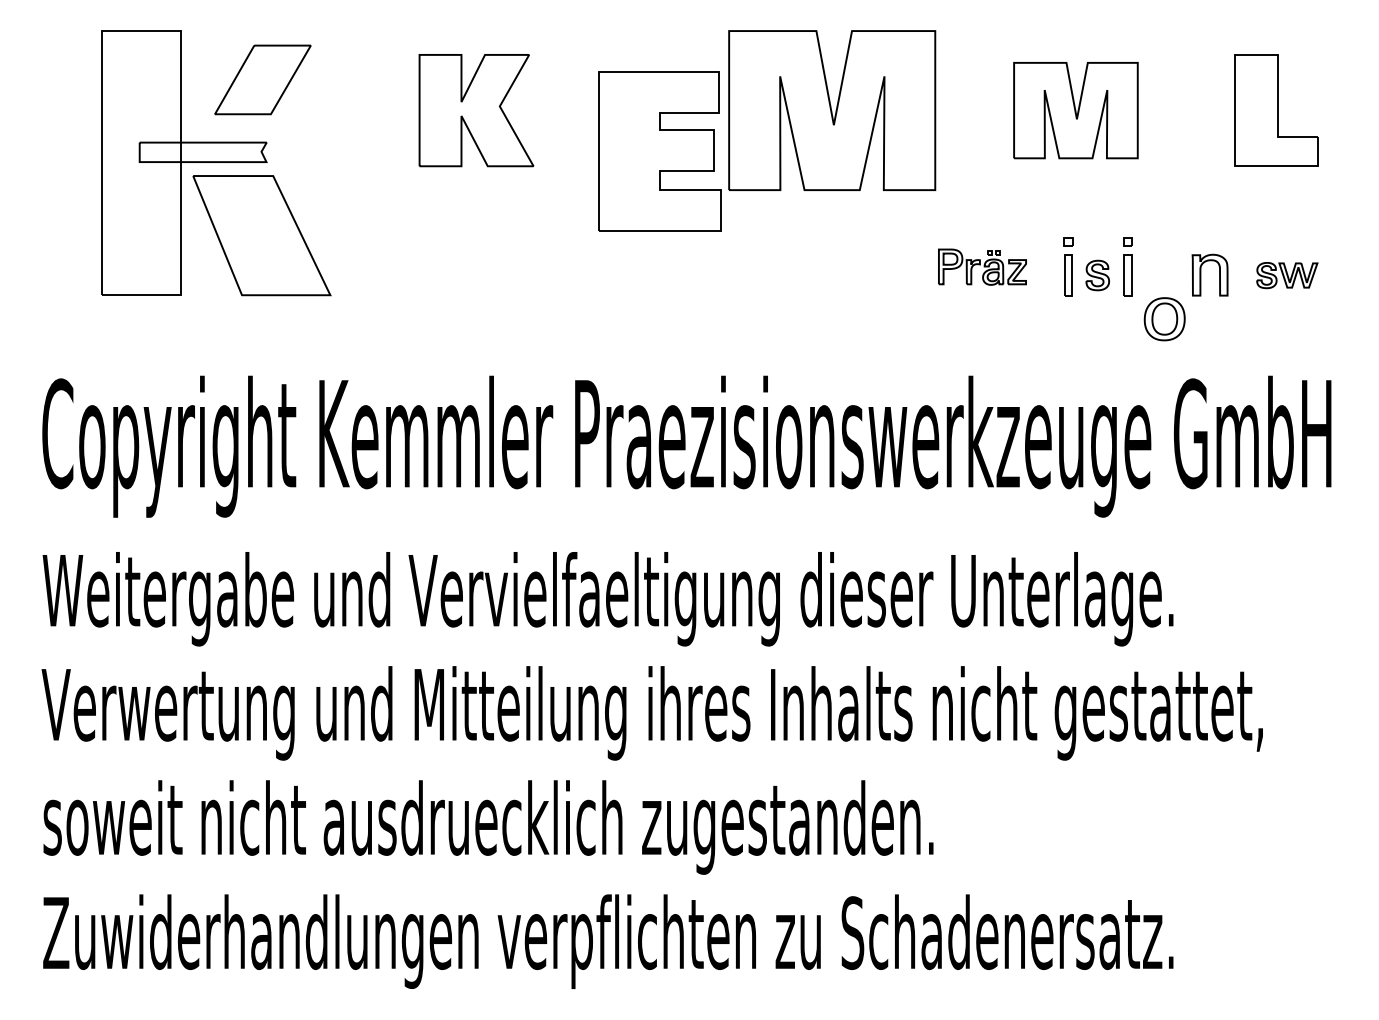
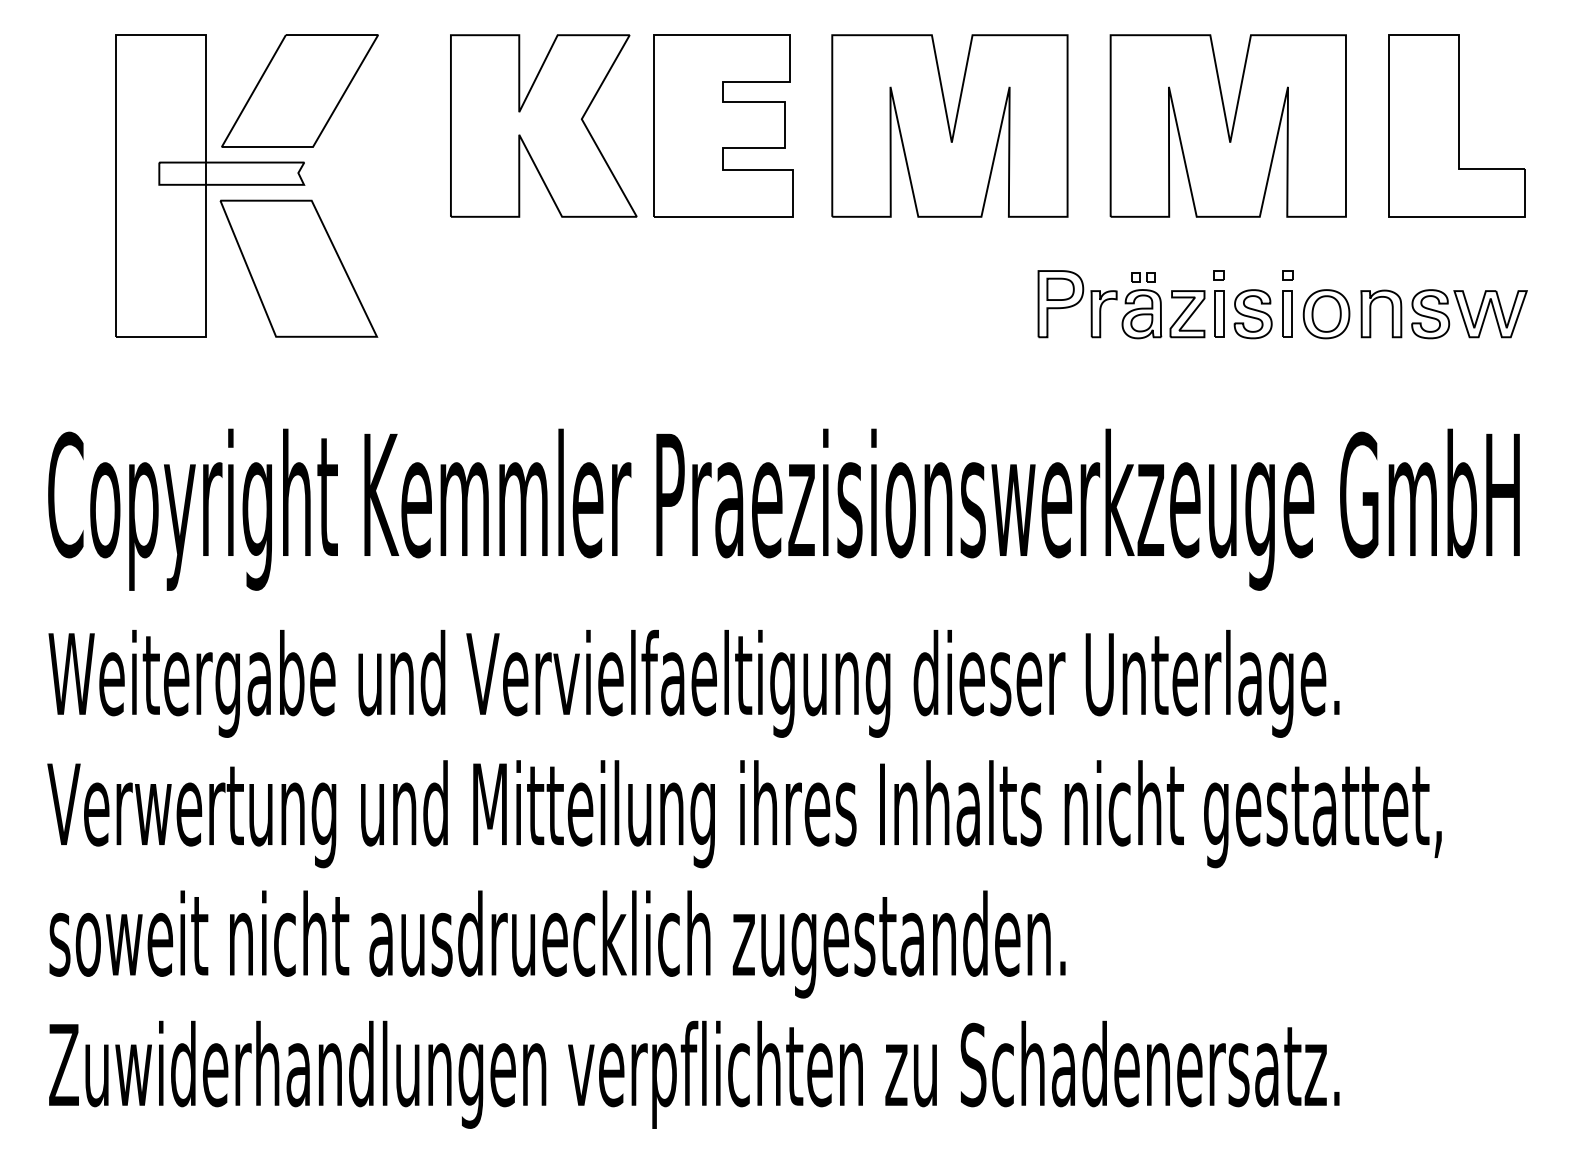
part: (262, 79) -> (299, 90), size x1.43
part: (476, 110) -> (543, 125), size x1.43
part: (1075, 110) -> (1227, 125), size x1.67
part: (1275, 110) -> (1456, 125), size x1.43
part: (660, 151) -> (723, 125), moved
part: (982, 266) -> (1121, 304), size x1.67
part: (1097, 275) -> (1252, 314), size x1.43
part: (1287, 275) -> (1469, 314), size x1.67
part: (1164, 319) -> (1326, 314), moved

